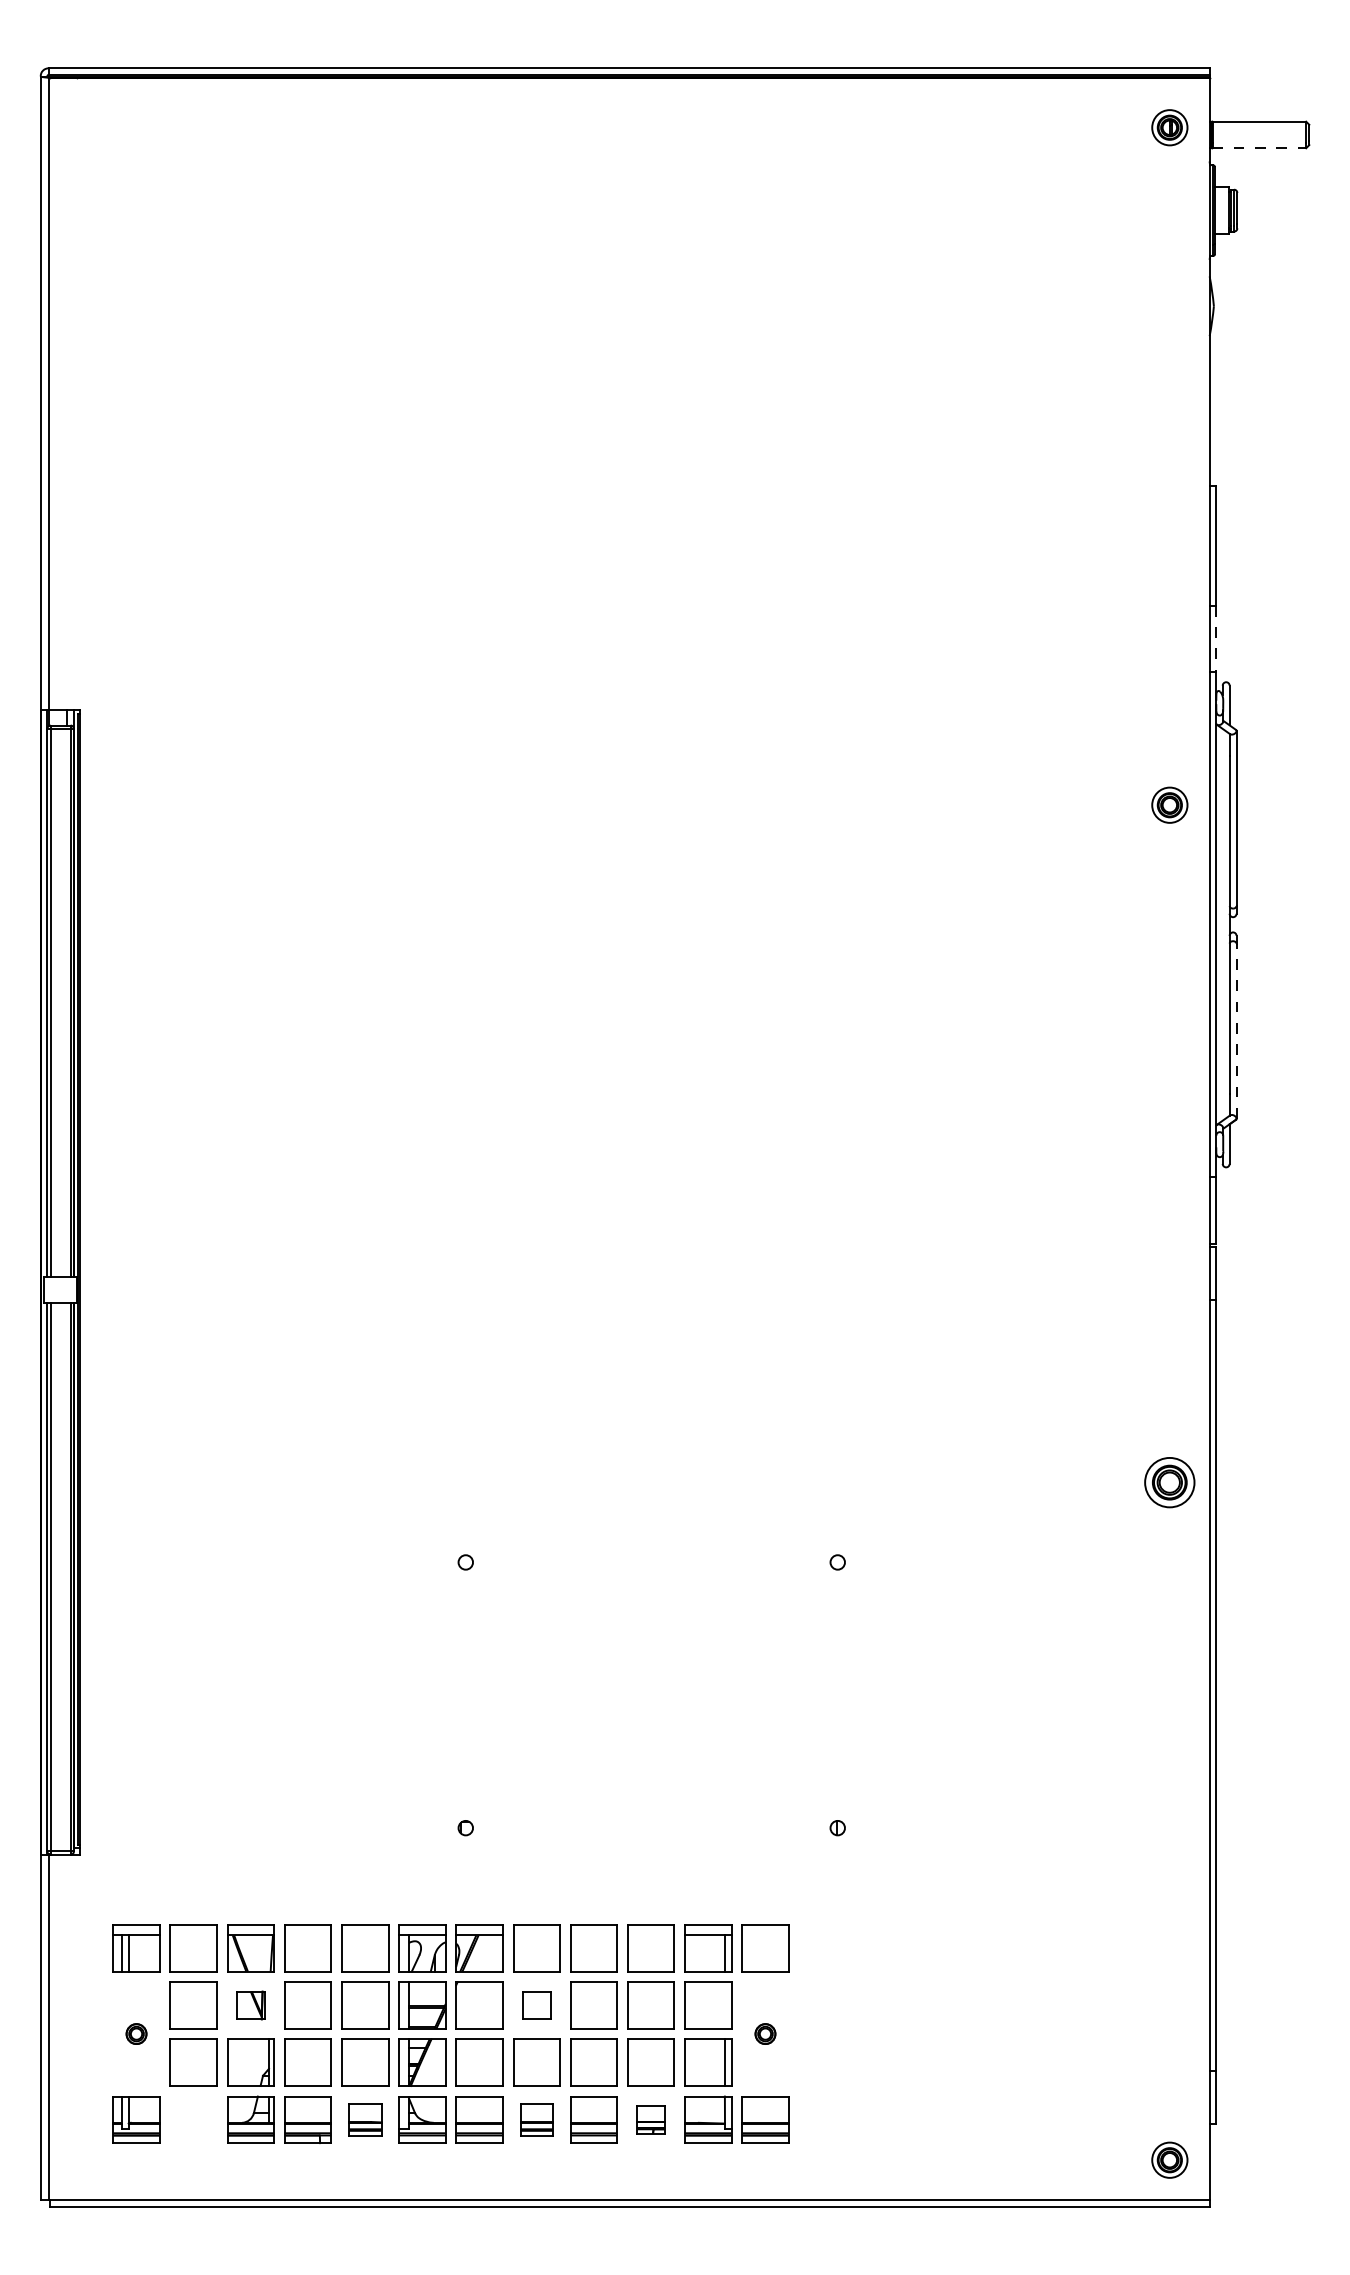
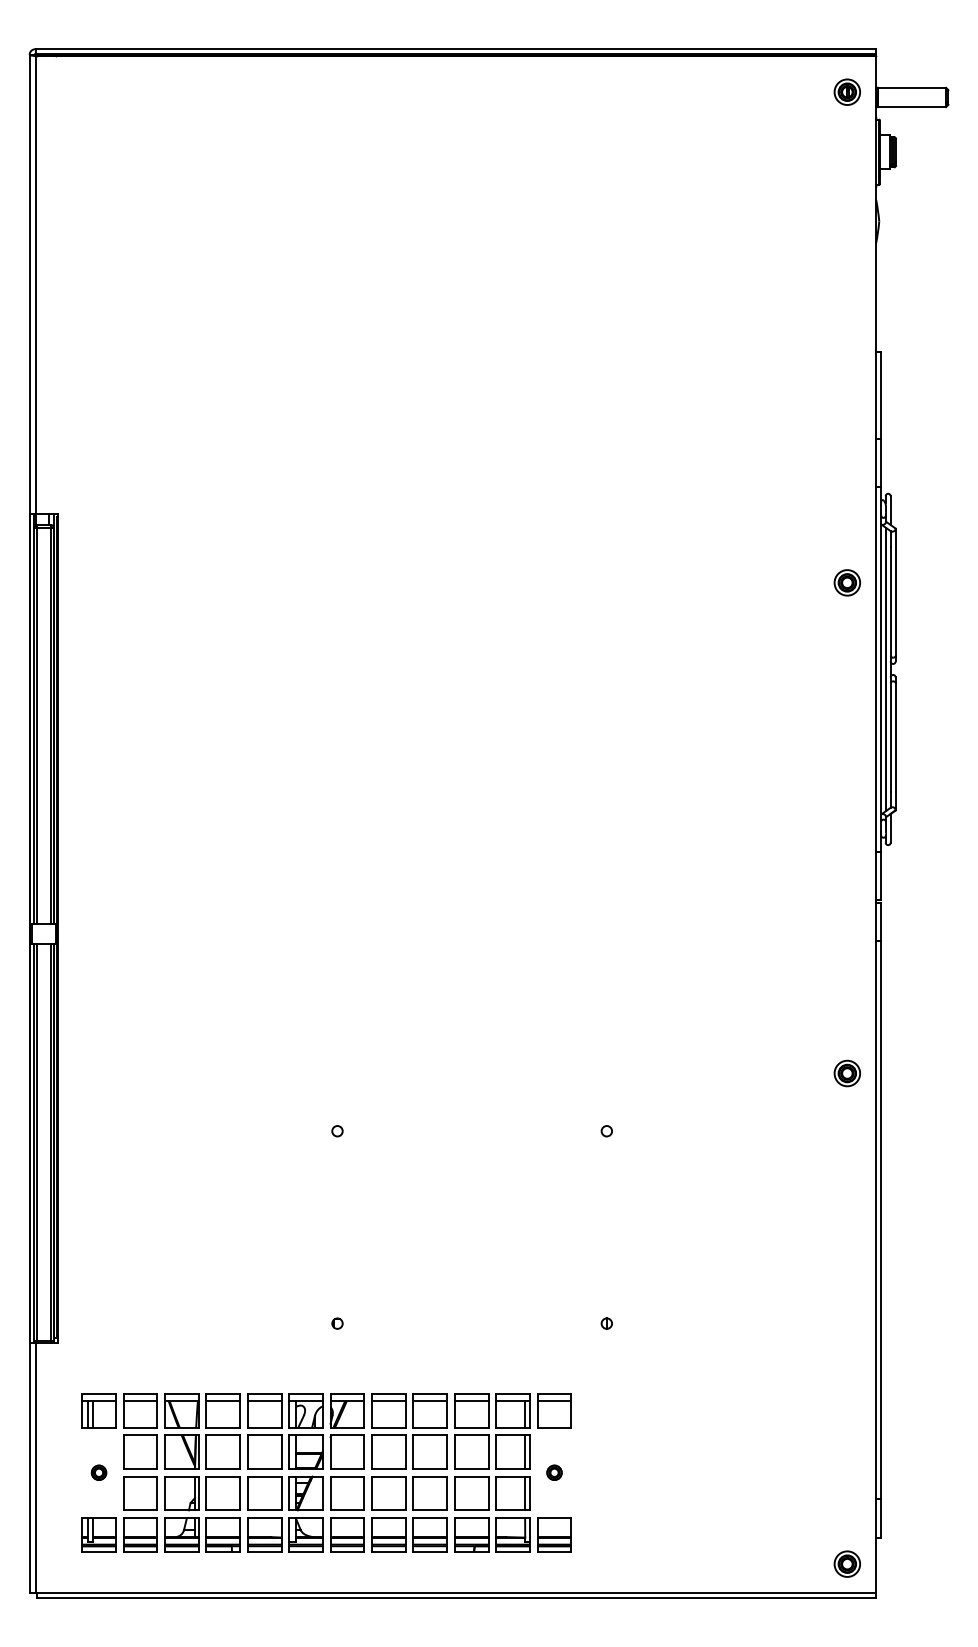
line: (1259, 148) -> (912, 107), dashed -> solid
line: (1216, 639) -> (881, 462), dashed -> solid
line: (1222, 924) -> (885, 669), added
line: (1236, 1031) -> (895, 746), dashed -> solid
part: (1169, 1482) -> (847, 1073), size x0.71
line: (193, 1935) -> (140, 1401), added
line: (307, 1935) -> (222, 1401), added
line: (364, 1935) -> (264, 1401), added
line: (536, 1935) -> (388, 1401), added
line: (593, 1935) -> (429, 1401), added
line: (650, 1935) -> (471, 1401), added
line: (765, 1935) -> (554, 1401), added
part: (250, 2005) -> (181, 1452), size x1.67
part: (536, 2005) -> (388, 1452), size x1.67
line: (724, 2005) -> (524, 1452), added
part: (193, 2119) -> (140, 1534), added
part: (365, 2119) -> (264, 1534), size x1.43
part: (536, 2119) -> (388, 1534), size x1.43
part: (650, 2119) -> (471, 1534), size x1.67

